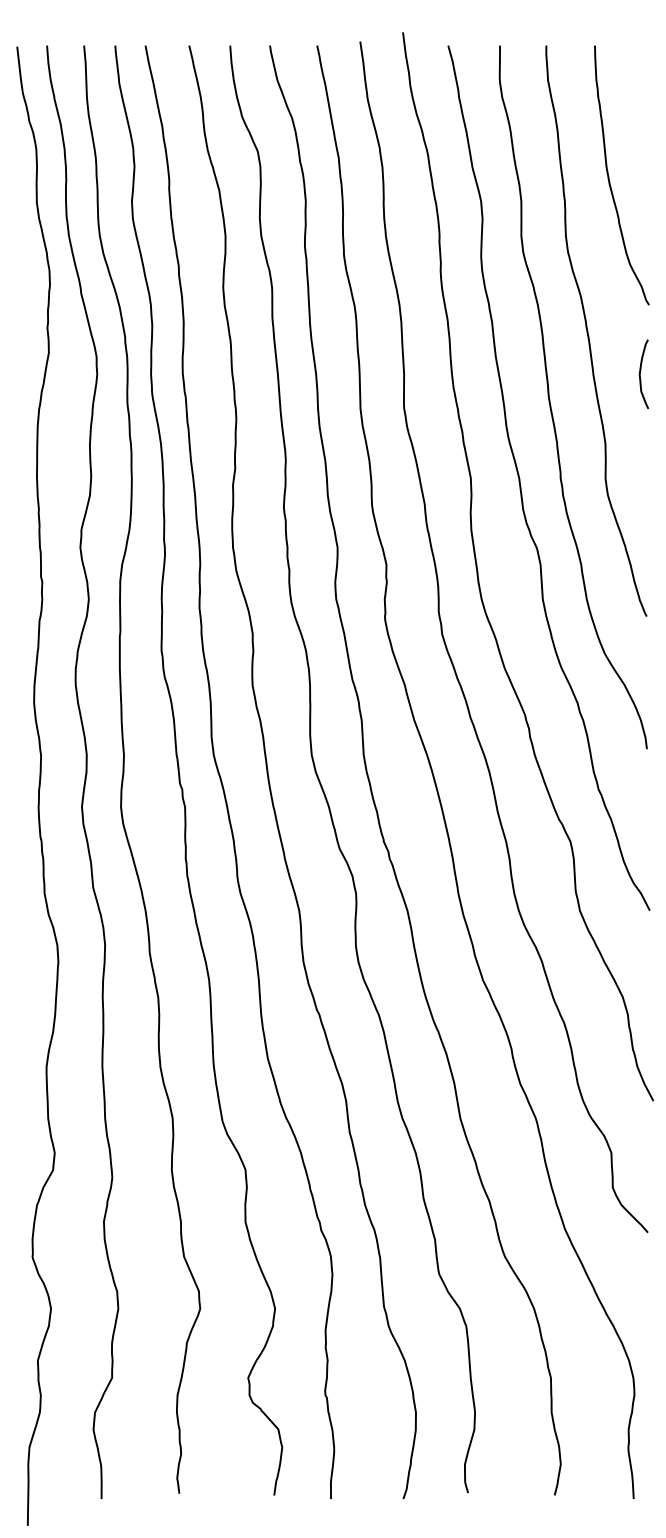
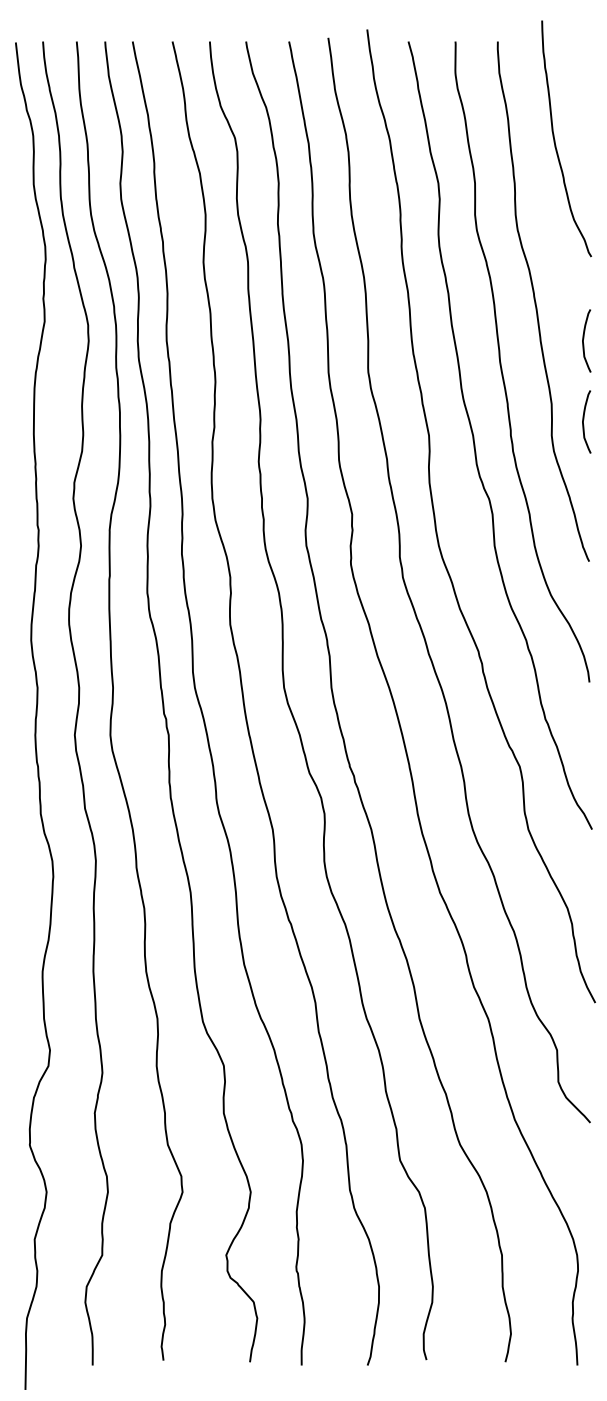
curve: (609, 176) -> (555, 139), moved
curve: (641, 460) -> (584, 419), added

